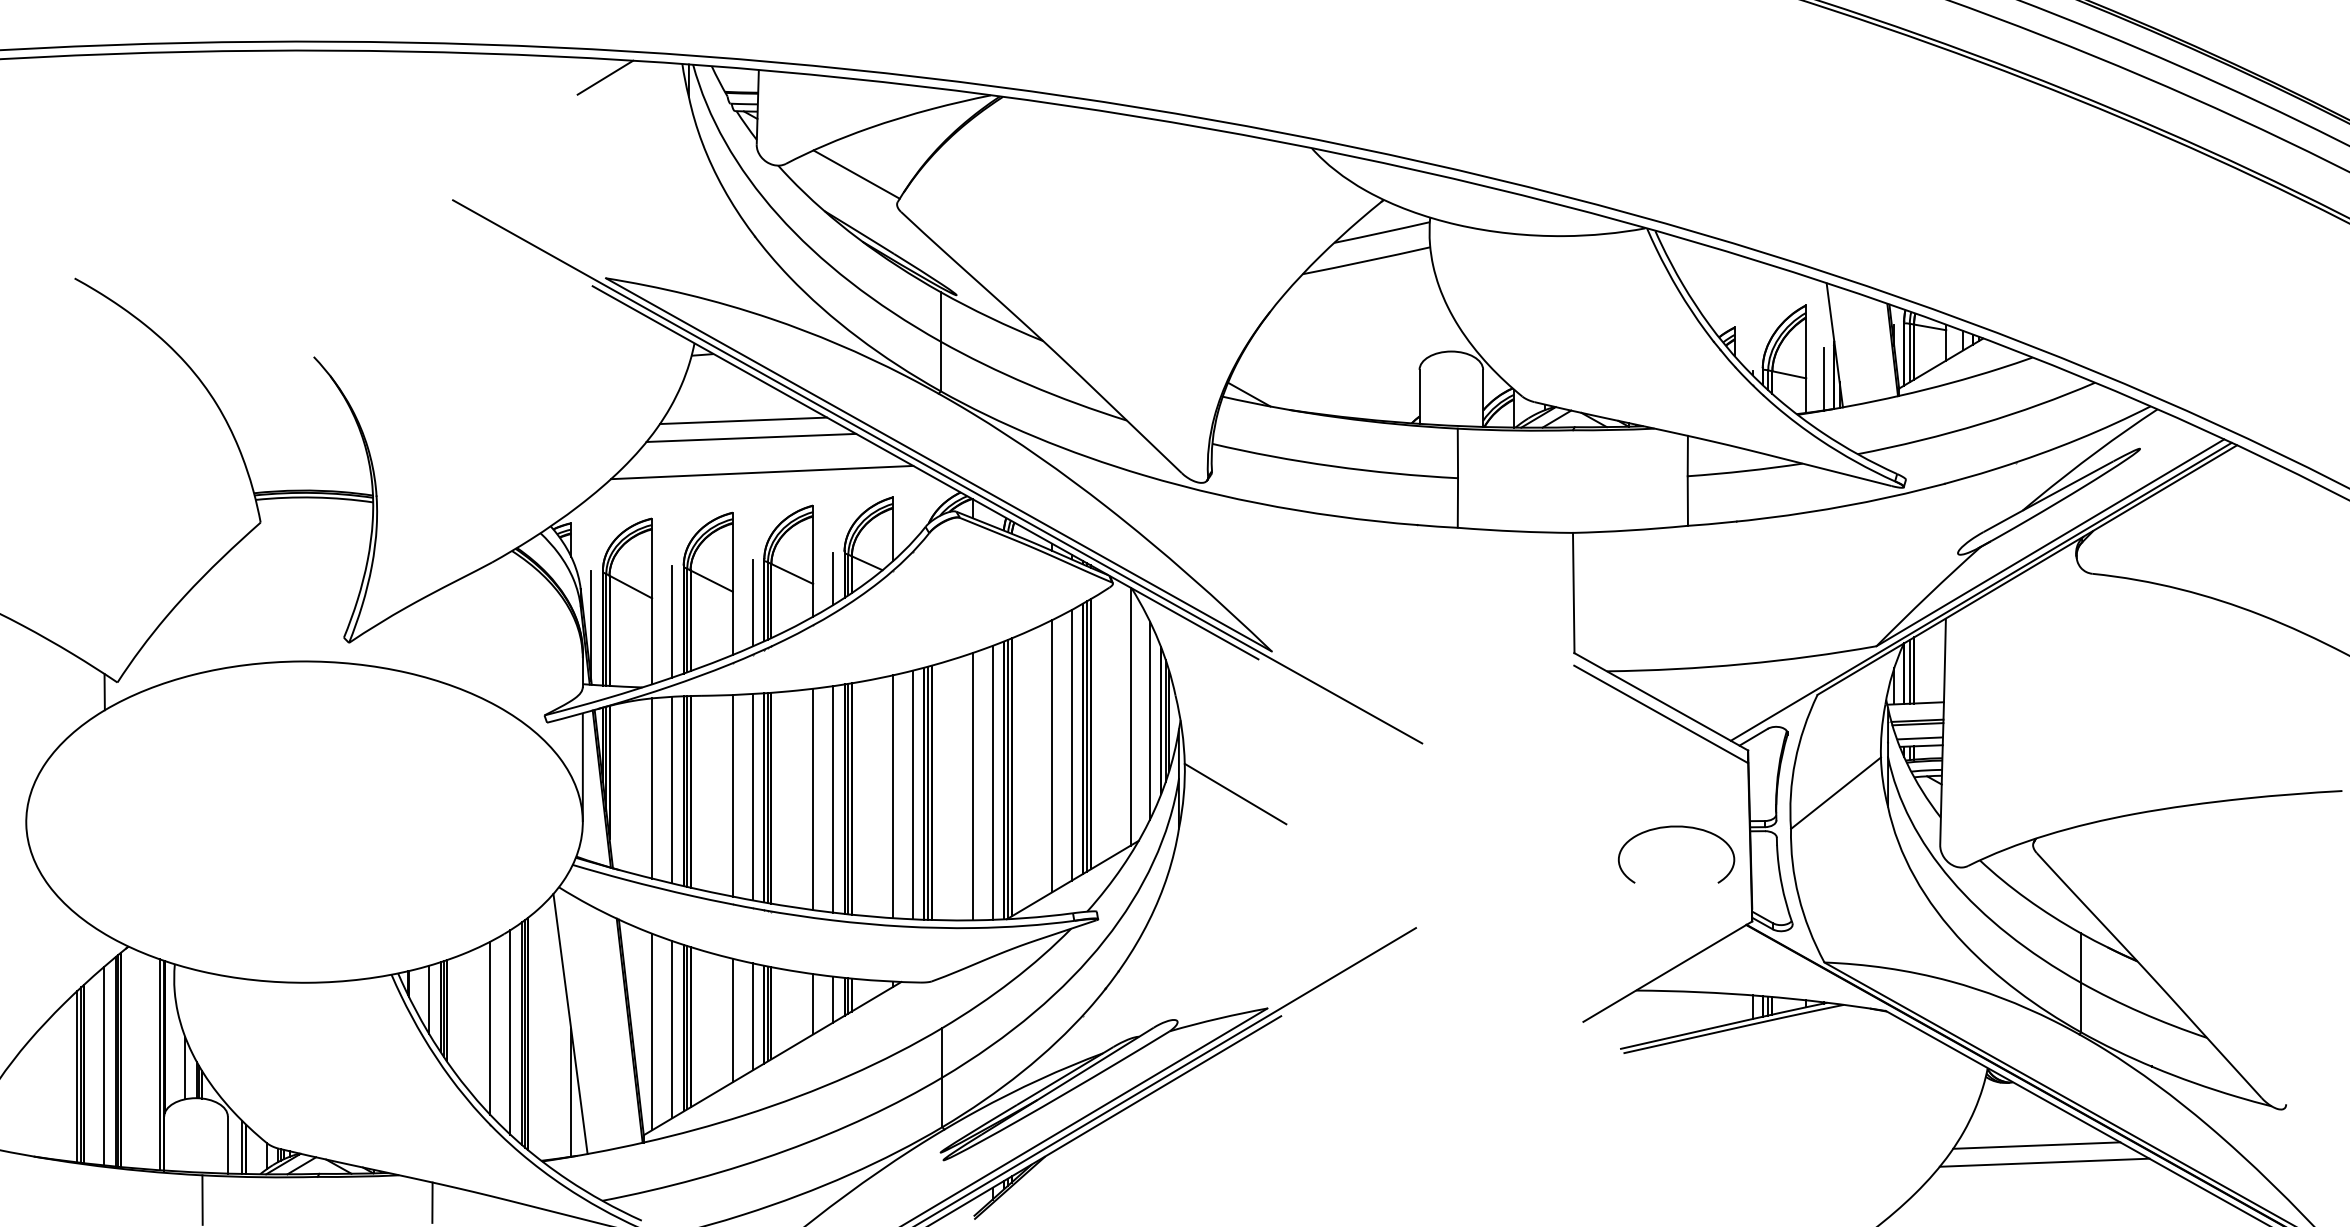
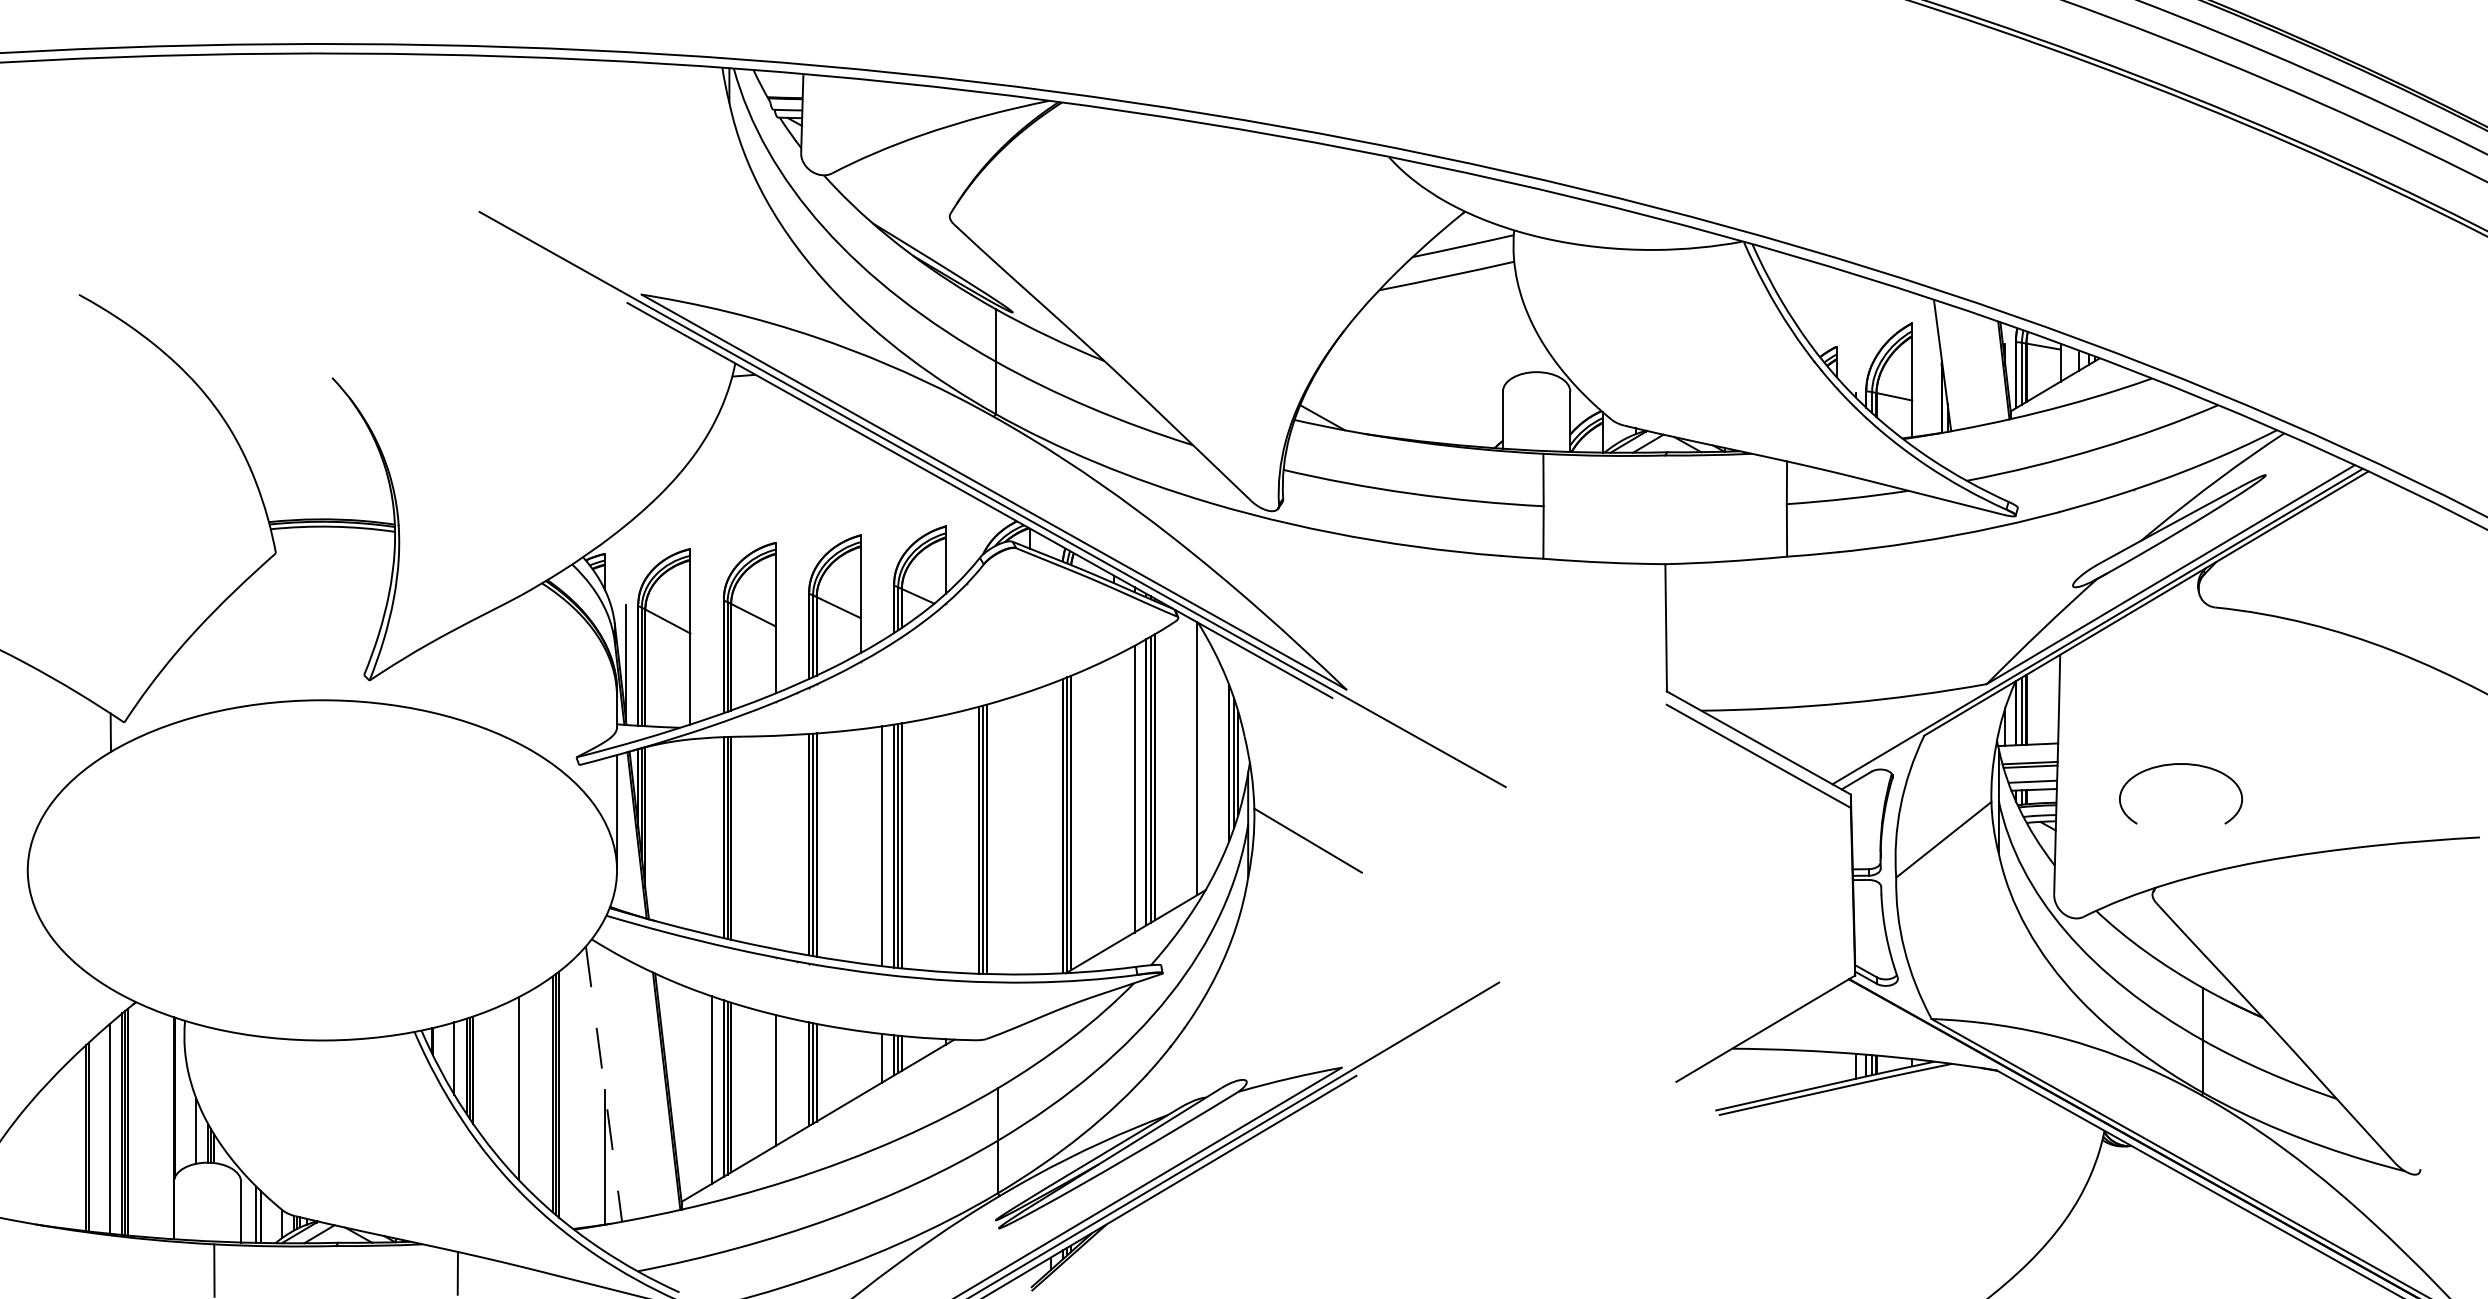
line: (604, 77) -> (640, 82), removed
line: (856, 174) -> (906, 184), removed
line: (1824, 379) -> (1931, 401), removed
line: (742, 420) -> (786, 445), removed
line: (751, 437) -> (795, 463), removed
line: (761, 472) -> (806, 500), removed
line: (833, 578) -> (882, 612), removed
line: (753, 603) -> (797, 638), removed
line: (672, 622) -> (711, 658), removed
line: (1149, 720) -> (1217, 762), removed
line: (1051, 756) -> (1113, 800), removed
line: (992, 782) -> (1050, 828), removed
line: (972, 786) -> (1029, 832), removed
line: (652, 788) -> (690, 834), removed
line: (672, 790) -> (711, 836), removed
line: (912, 794) -> (966, 841), removed
line: (732, 795) -> (775, 842), removed
line: (753, 796) -> (797, 843), removed
line: (893, 796) -> (945, 843), removed
line: (812, 799) -> (860, 846), removed
curve: (1669, 827) -> (2173, 765), moved
line: (812, 1004) -> (860, 1063), removed
line: (753, 1016) -> (797, 1076), removed
line: (570, 1024) -> (604, 1084), solid -> dashed
line: (510, 1031) -> (540, 1092), removed
line: (652, 1031) -> (690, 1092), removed
line: (159, 1064) -> (168, 1126), removed
line: (77, 1076) -> (81, 1139), removed
line: (2035, 1145) -> (2155, 1212), removed
line: (2044, 1162) -> (2164, 1230), removed

